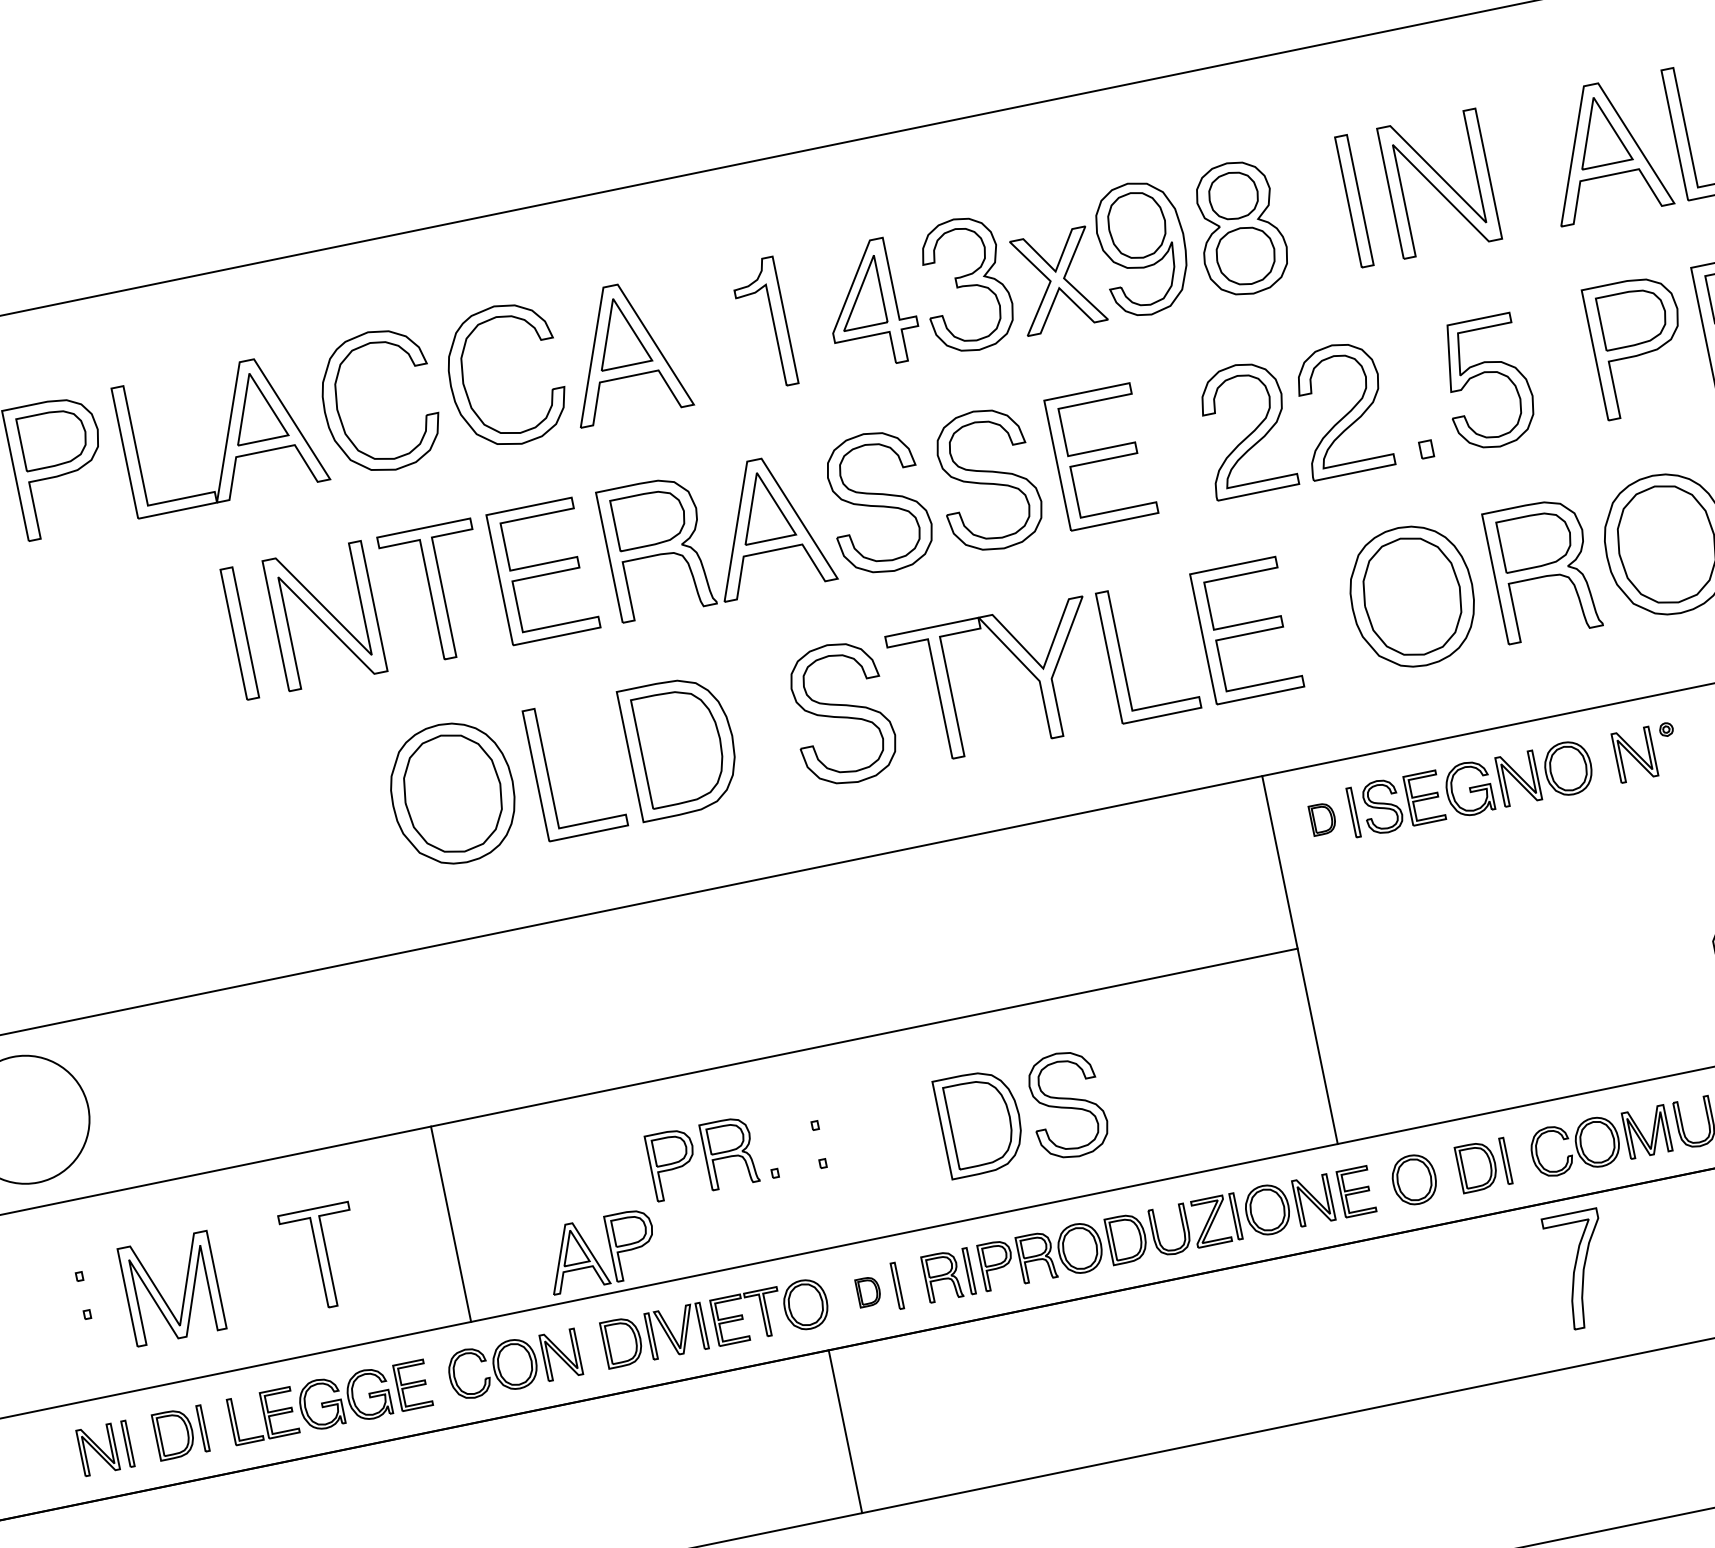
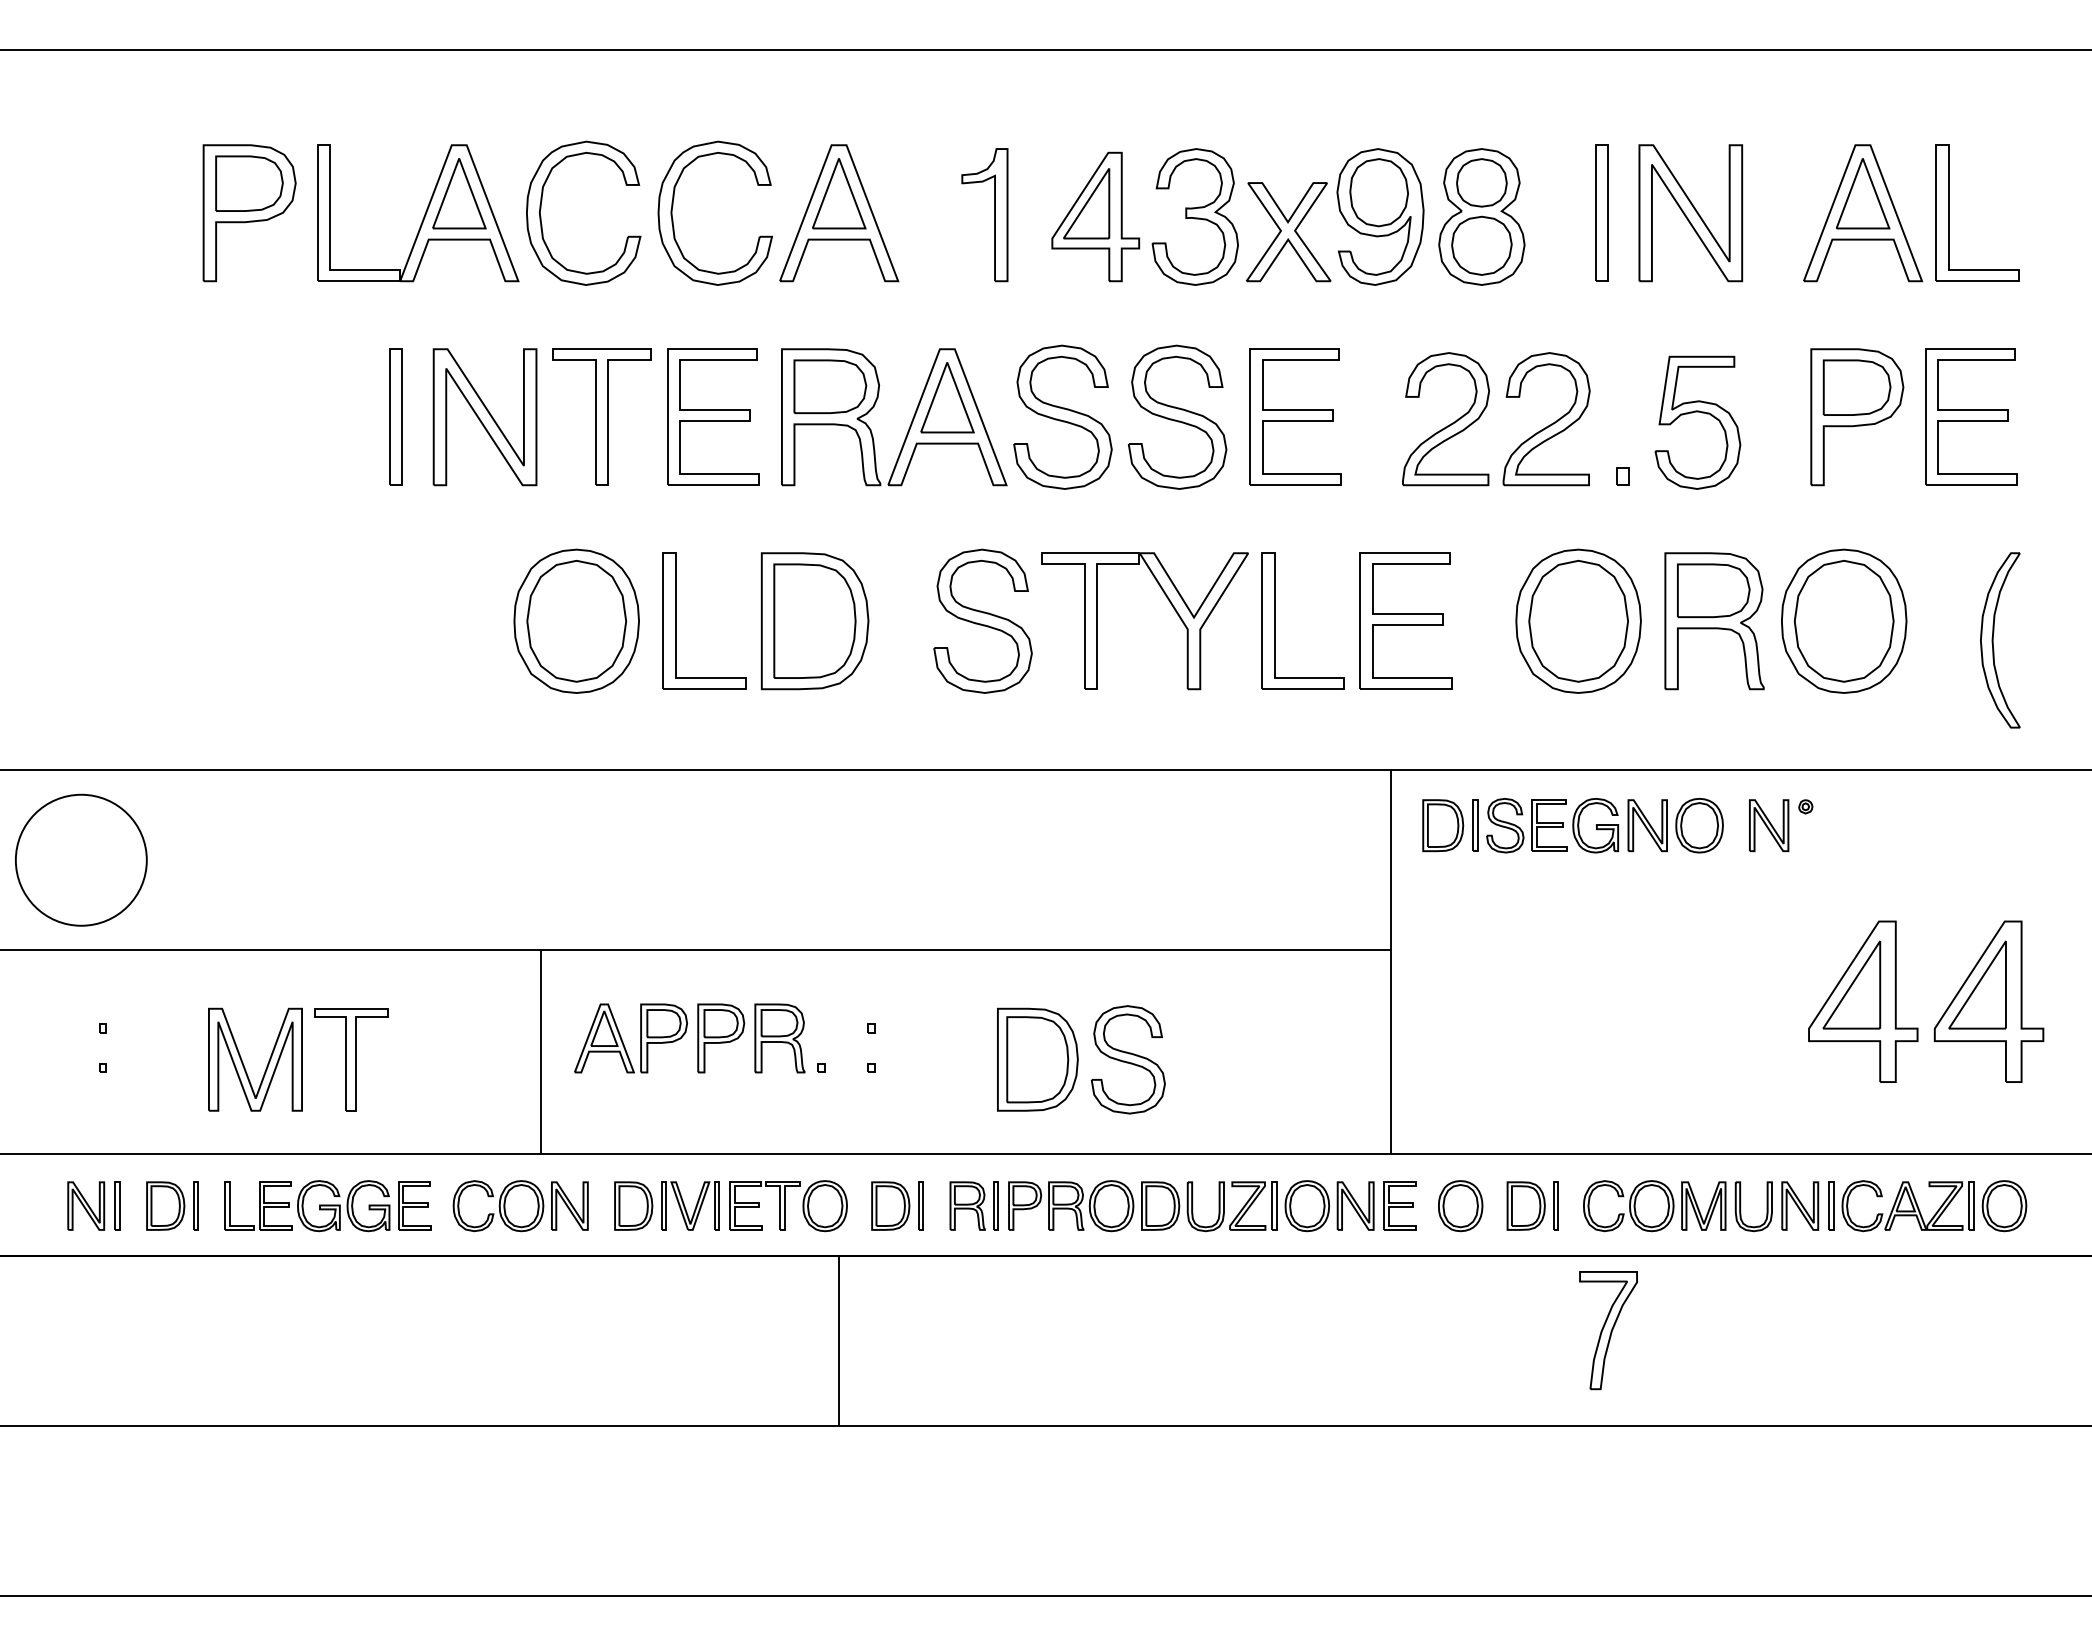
part: (1323, 818) -> (1443, 825), size x1.67
line: (451, 1224) -> (541, 1052), moved
part: (594, 1255) -> (623, 1041), moved
part: (868, 1291) -> (890, 1205), size x1.67
part: (161, 1293) -> (243, 1062), moved

